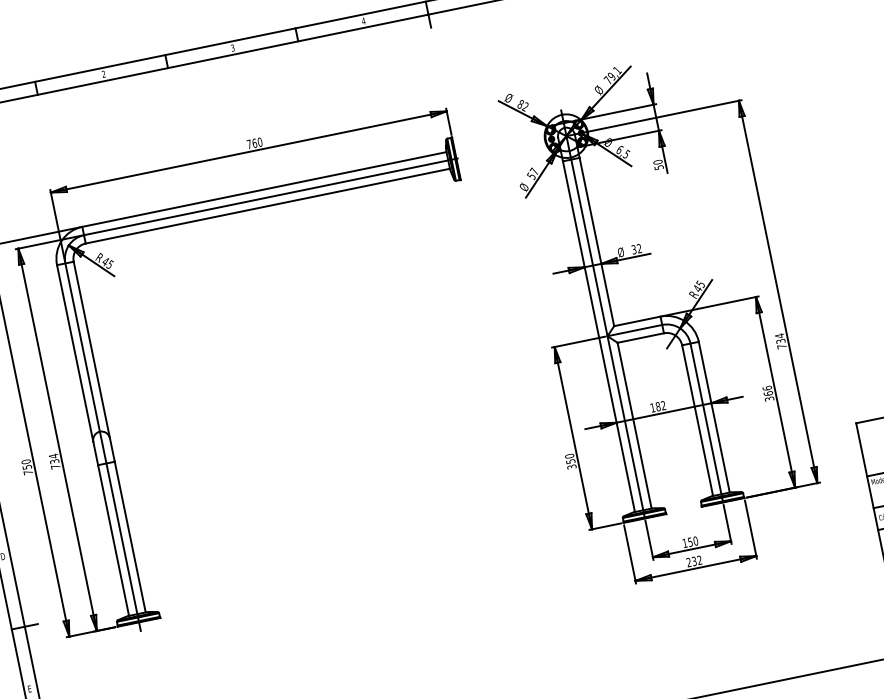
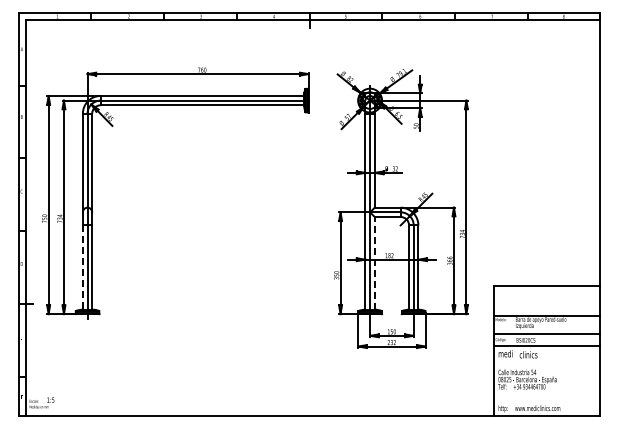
line: (633, 424) -> (374, 262), solid -> dashed
line: (113, 542) -> (82, 268), solid -> dashed

